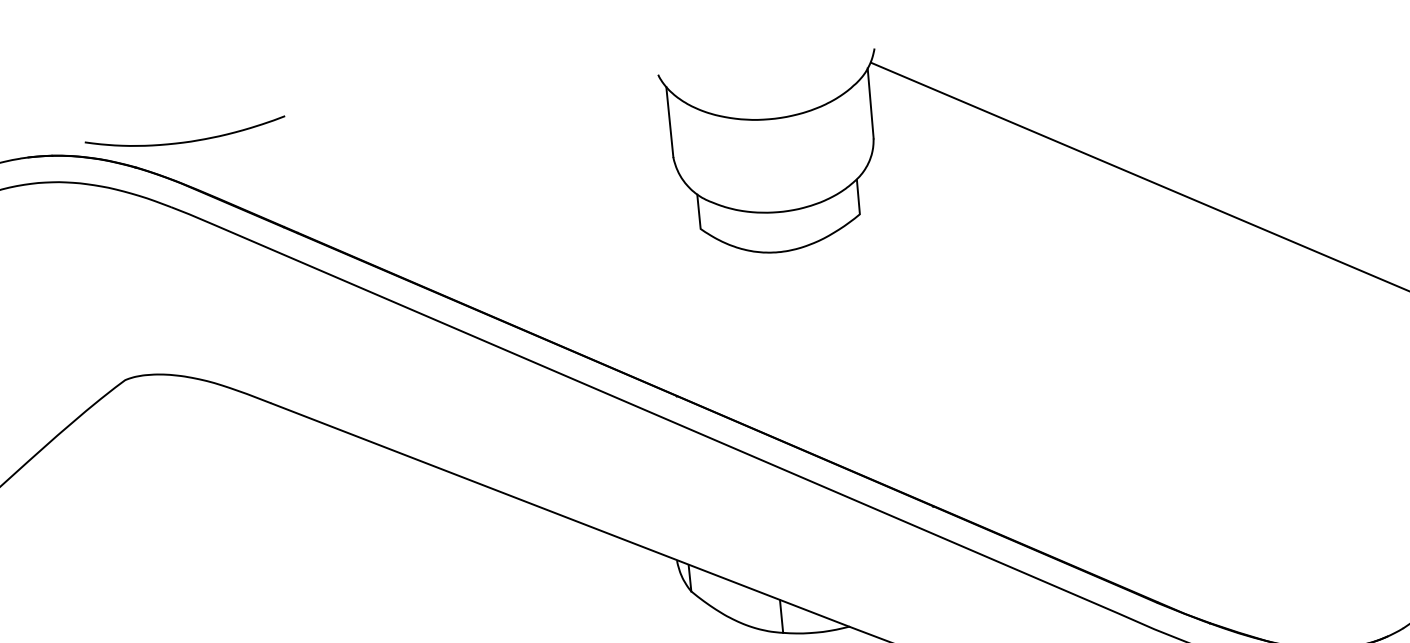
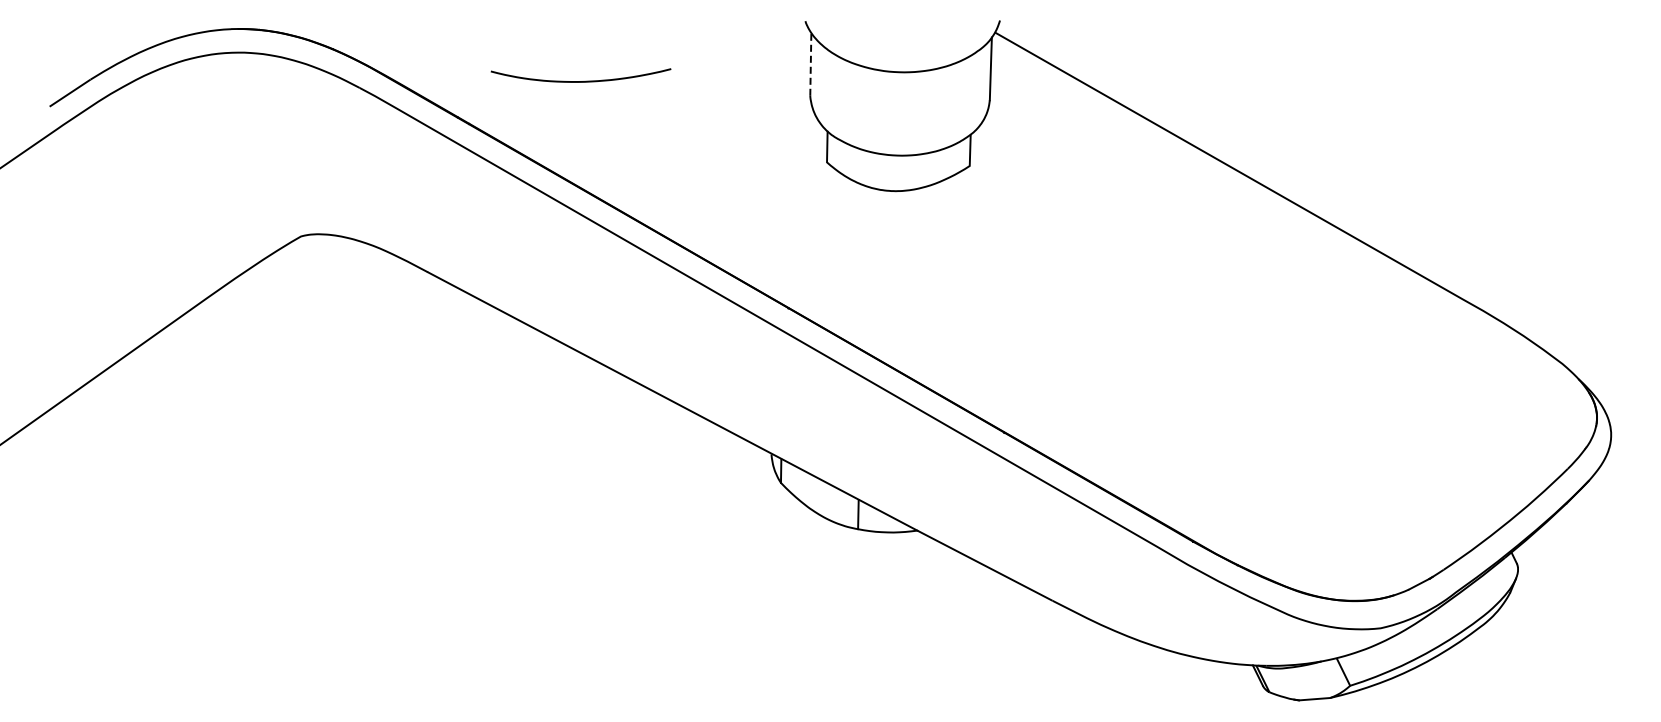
line: (669, 121) -> (810, 63), solid -> dashed
curve: (185, 141) -> (580, 81), moved

